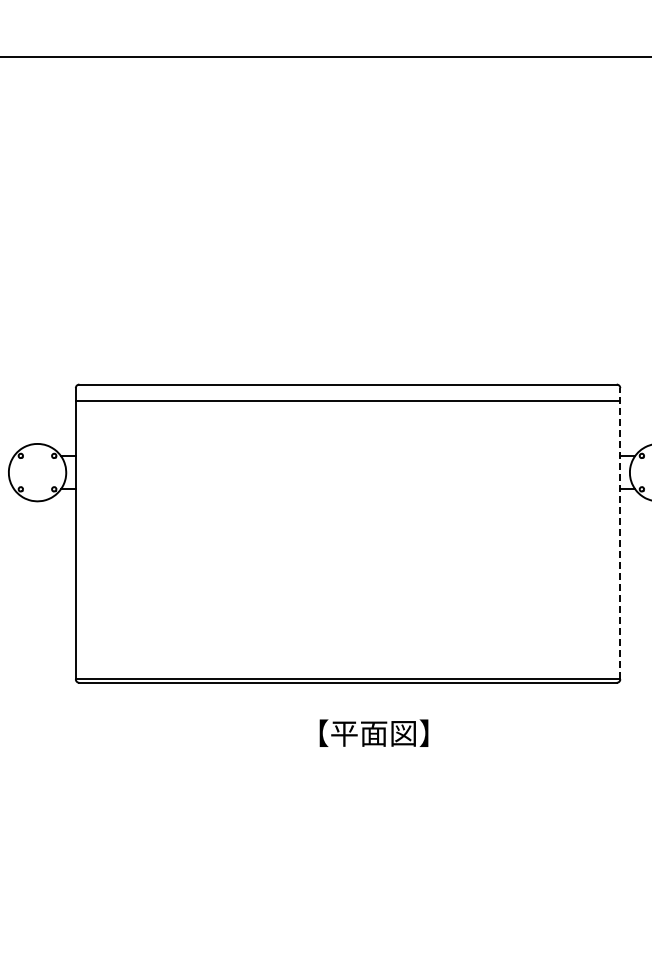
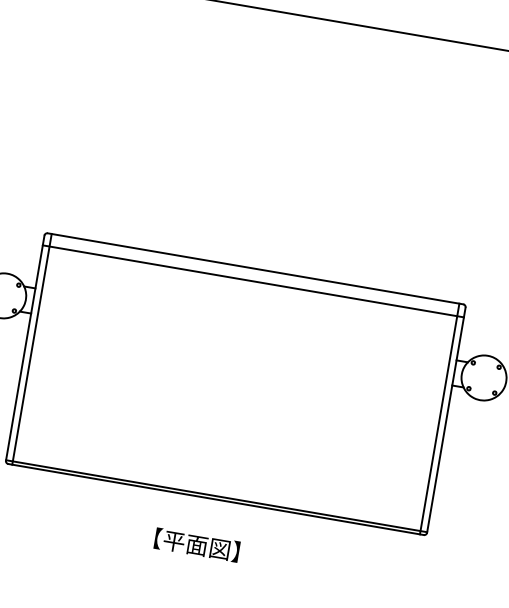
line: (84, 533) -> (31, 349), added
line: (611, 533) -> (439, 418), added
line: (620, 533) -> (446, 420), dashed -> solid
text: (373, 732) -> (196, 544), moved

